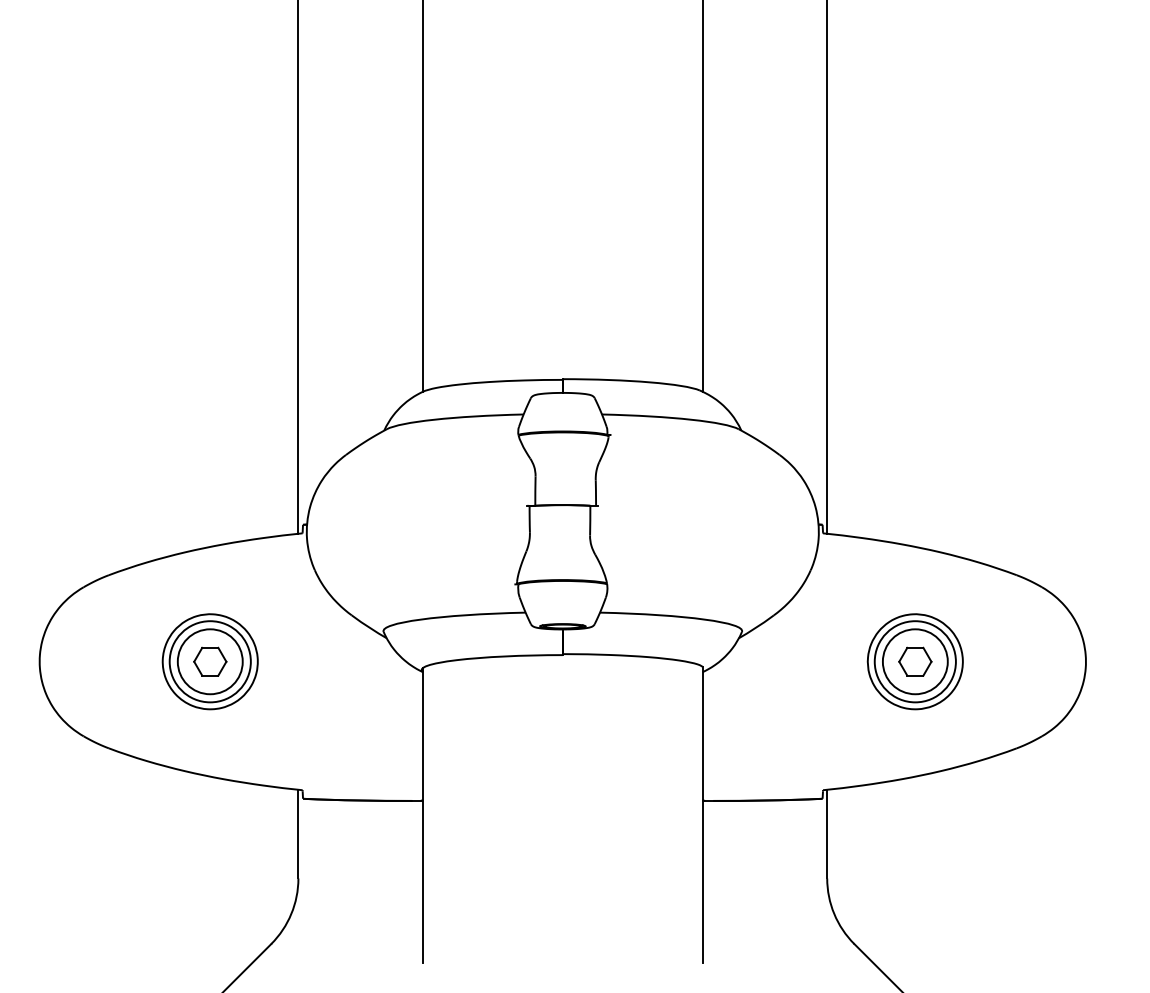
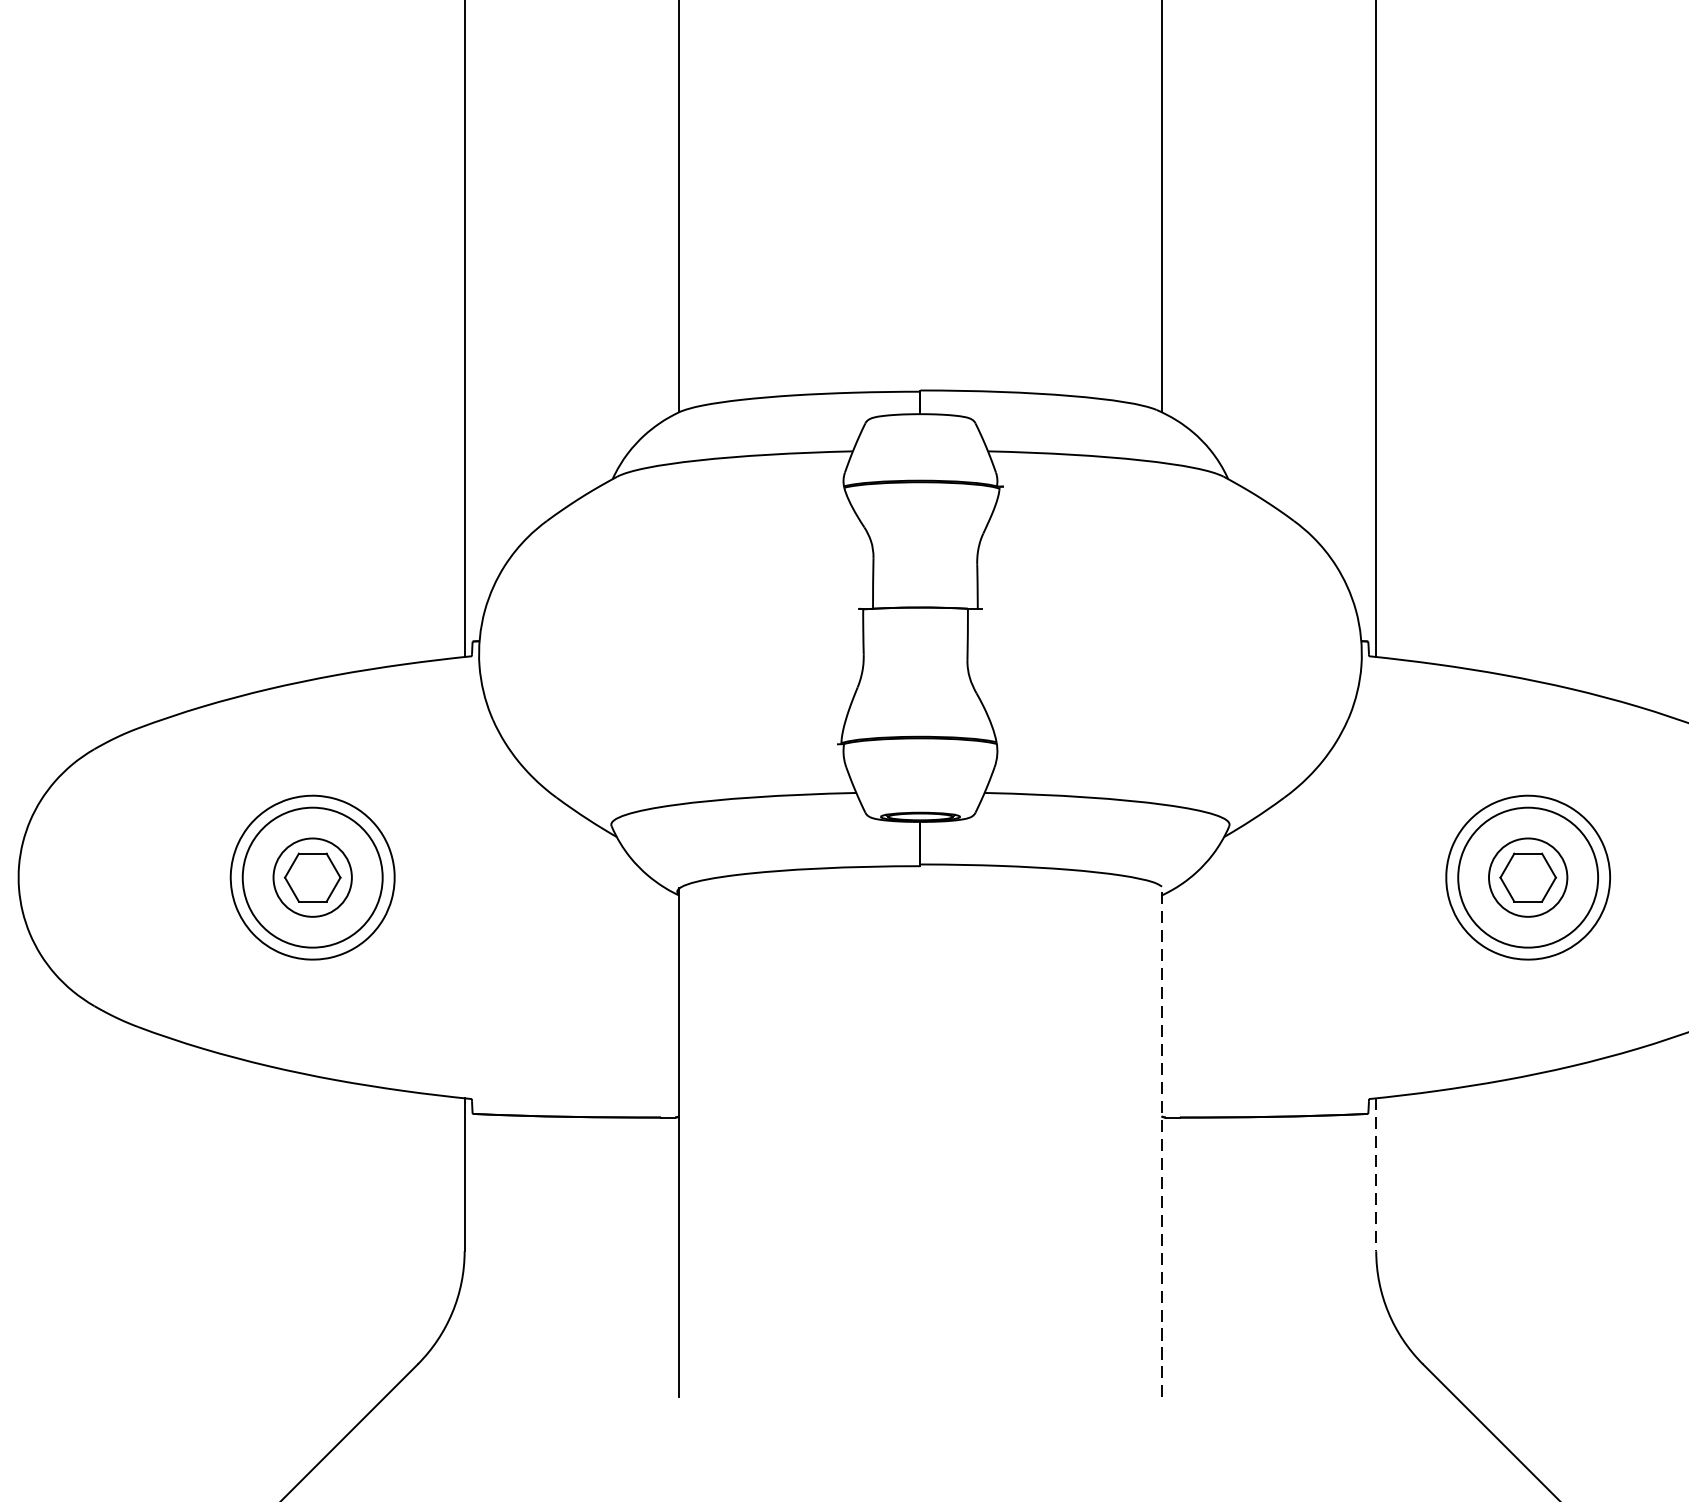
circle: (209, 661) -> (311, 877), size x0.7
circle: (914, 661) -> (1526, 877), size x0.7
line: (702, 814) -> (1161, 1140), solid -> dashed
line: (827, 834) -> (1376, 1175), solid -> dashed

